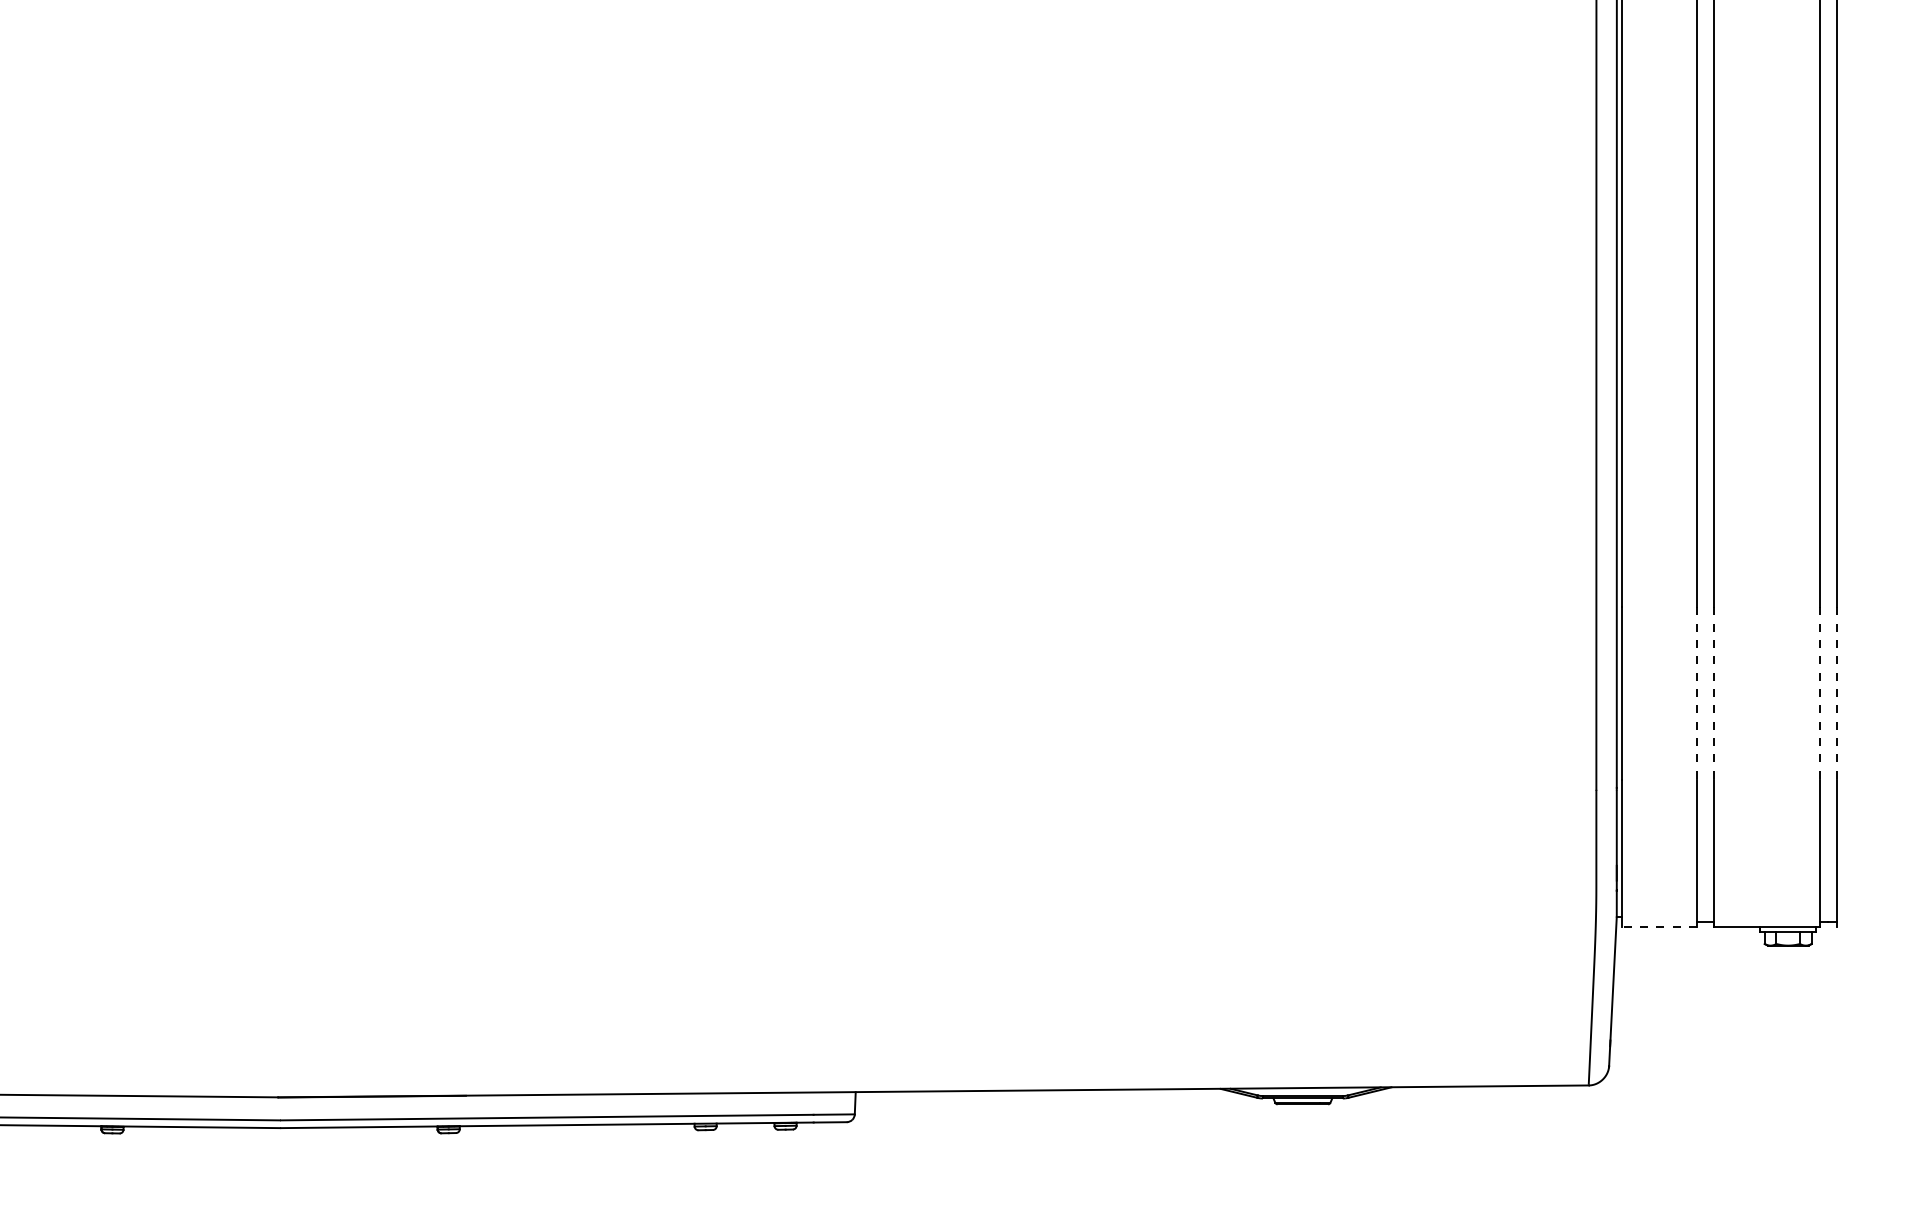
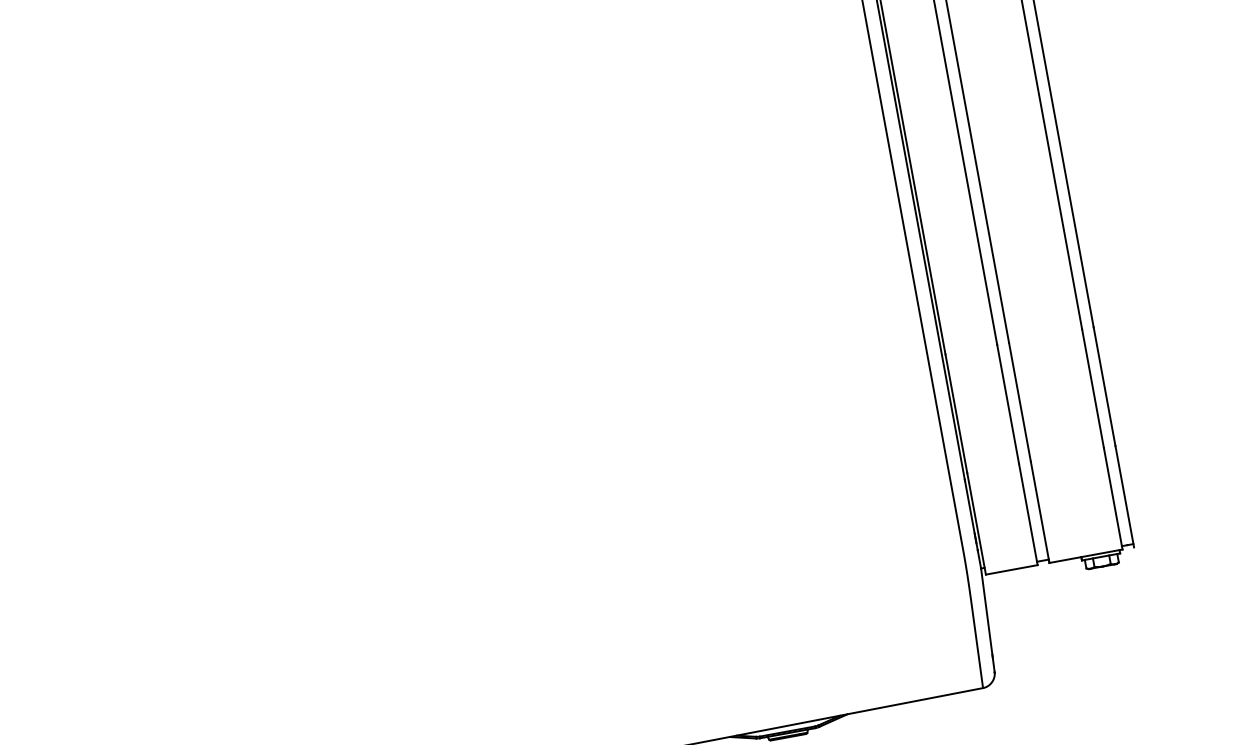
line: (1697, 693) -> (1008, 404), dashed -> solid
line: (1714, 693) -> (1020, 402), dashed -> solid
line: (1820, 693) -> (1093, 388), dashed -> solid
line: (1837, 693) -> (1104, 386), dashed -> solid
line: (1659, 926) -> (1011, 569), dashed -> solid

